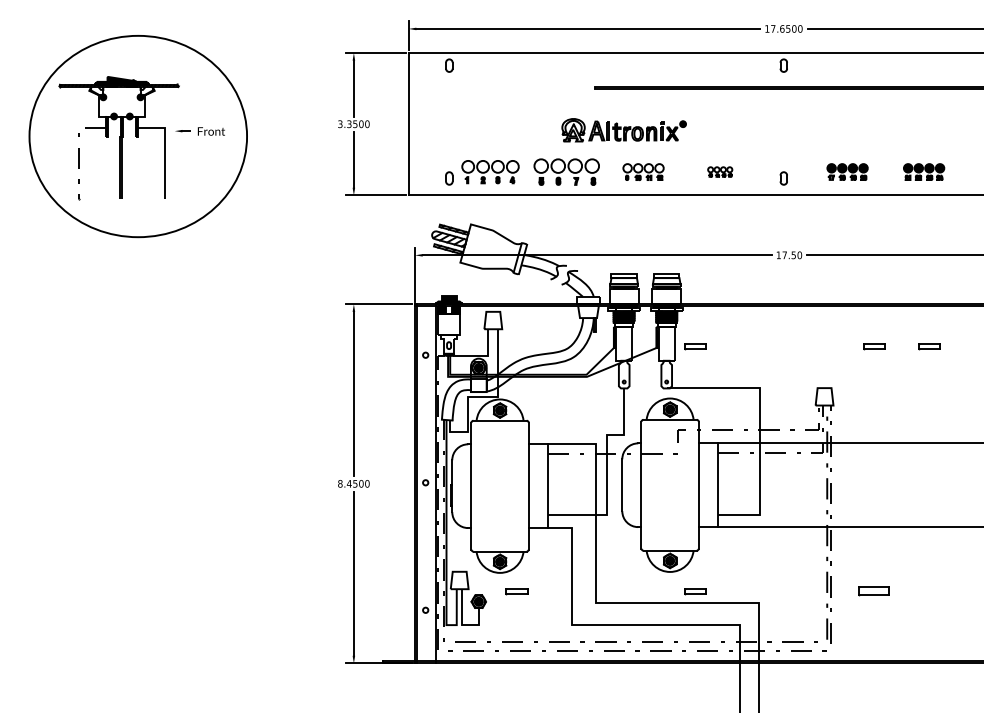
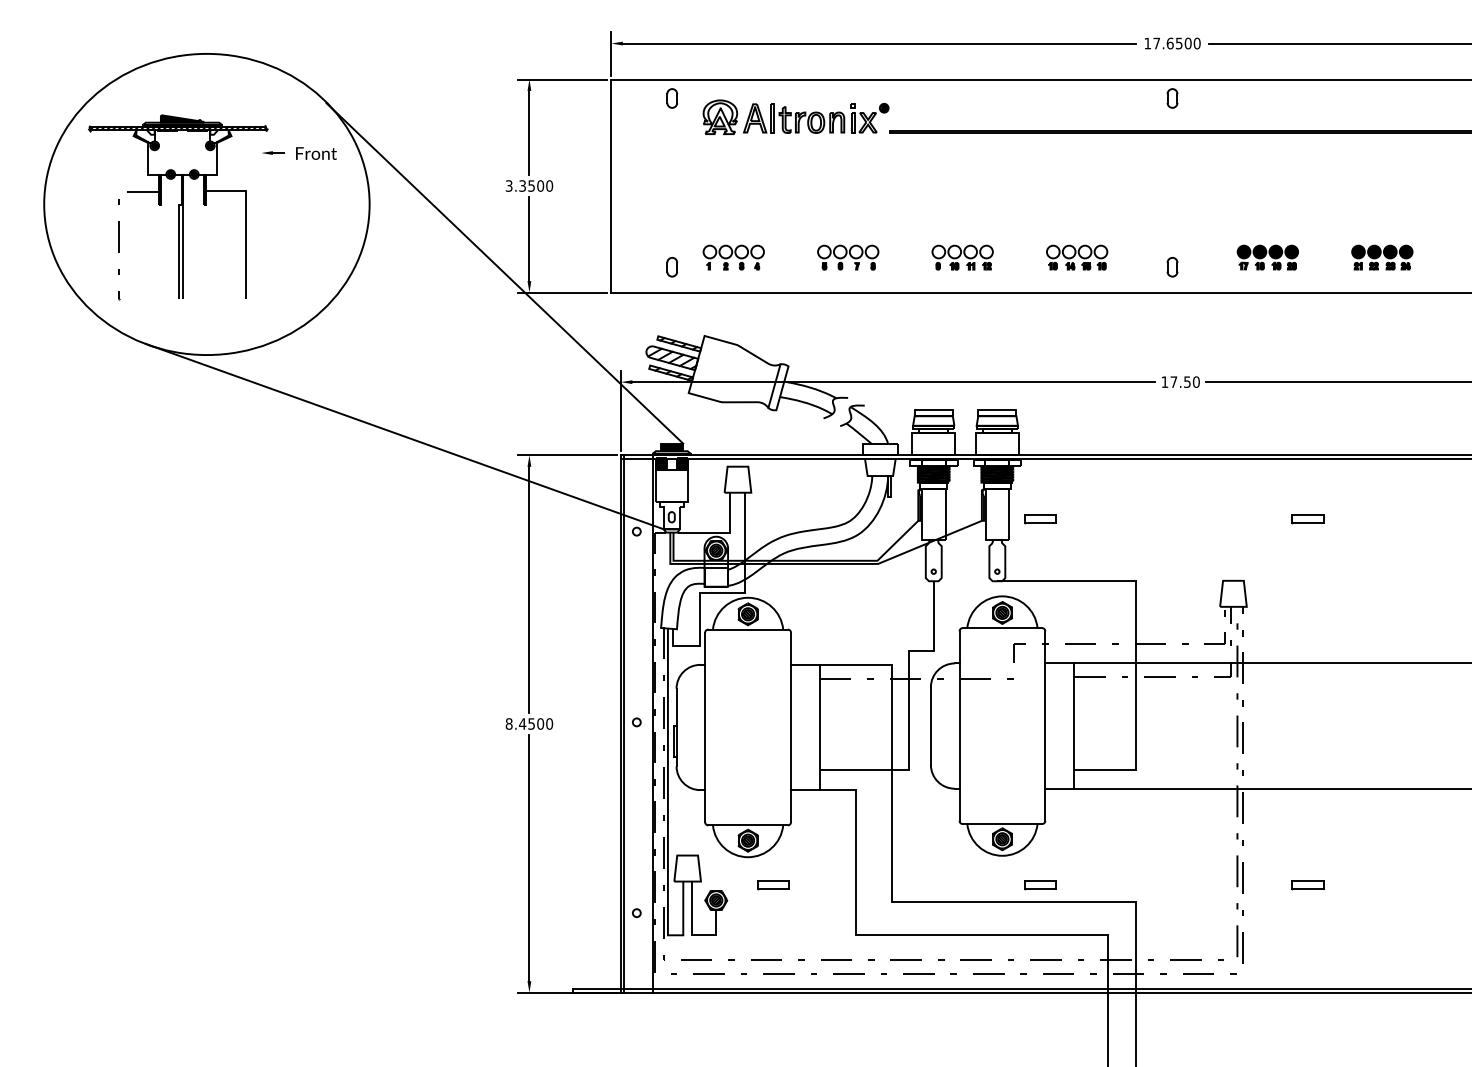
part: (623, 130) -> (795, 117), moved
part: (199, 131) -> (298, 153), moved
part: (490, 171) -> (733, 256), size x0.71
part: (567, 171) -> (848, 256), size x0.62
part: (720, 171) -> (1077, 256), size x1.67
line: (337, 182) -> (504, 273), added
line: (270, 291) -> (404, 436), added
part: (929, 346) -> (1390, 518), removed
part: (874, 591) -> (1308, 885), size x0.71

